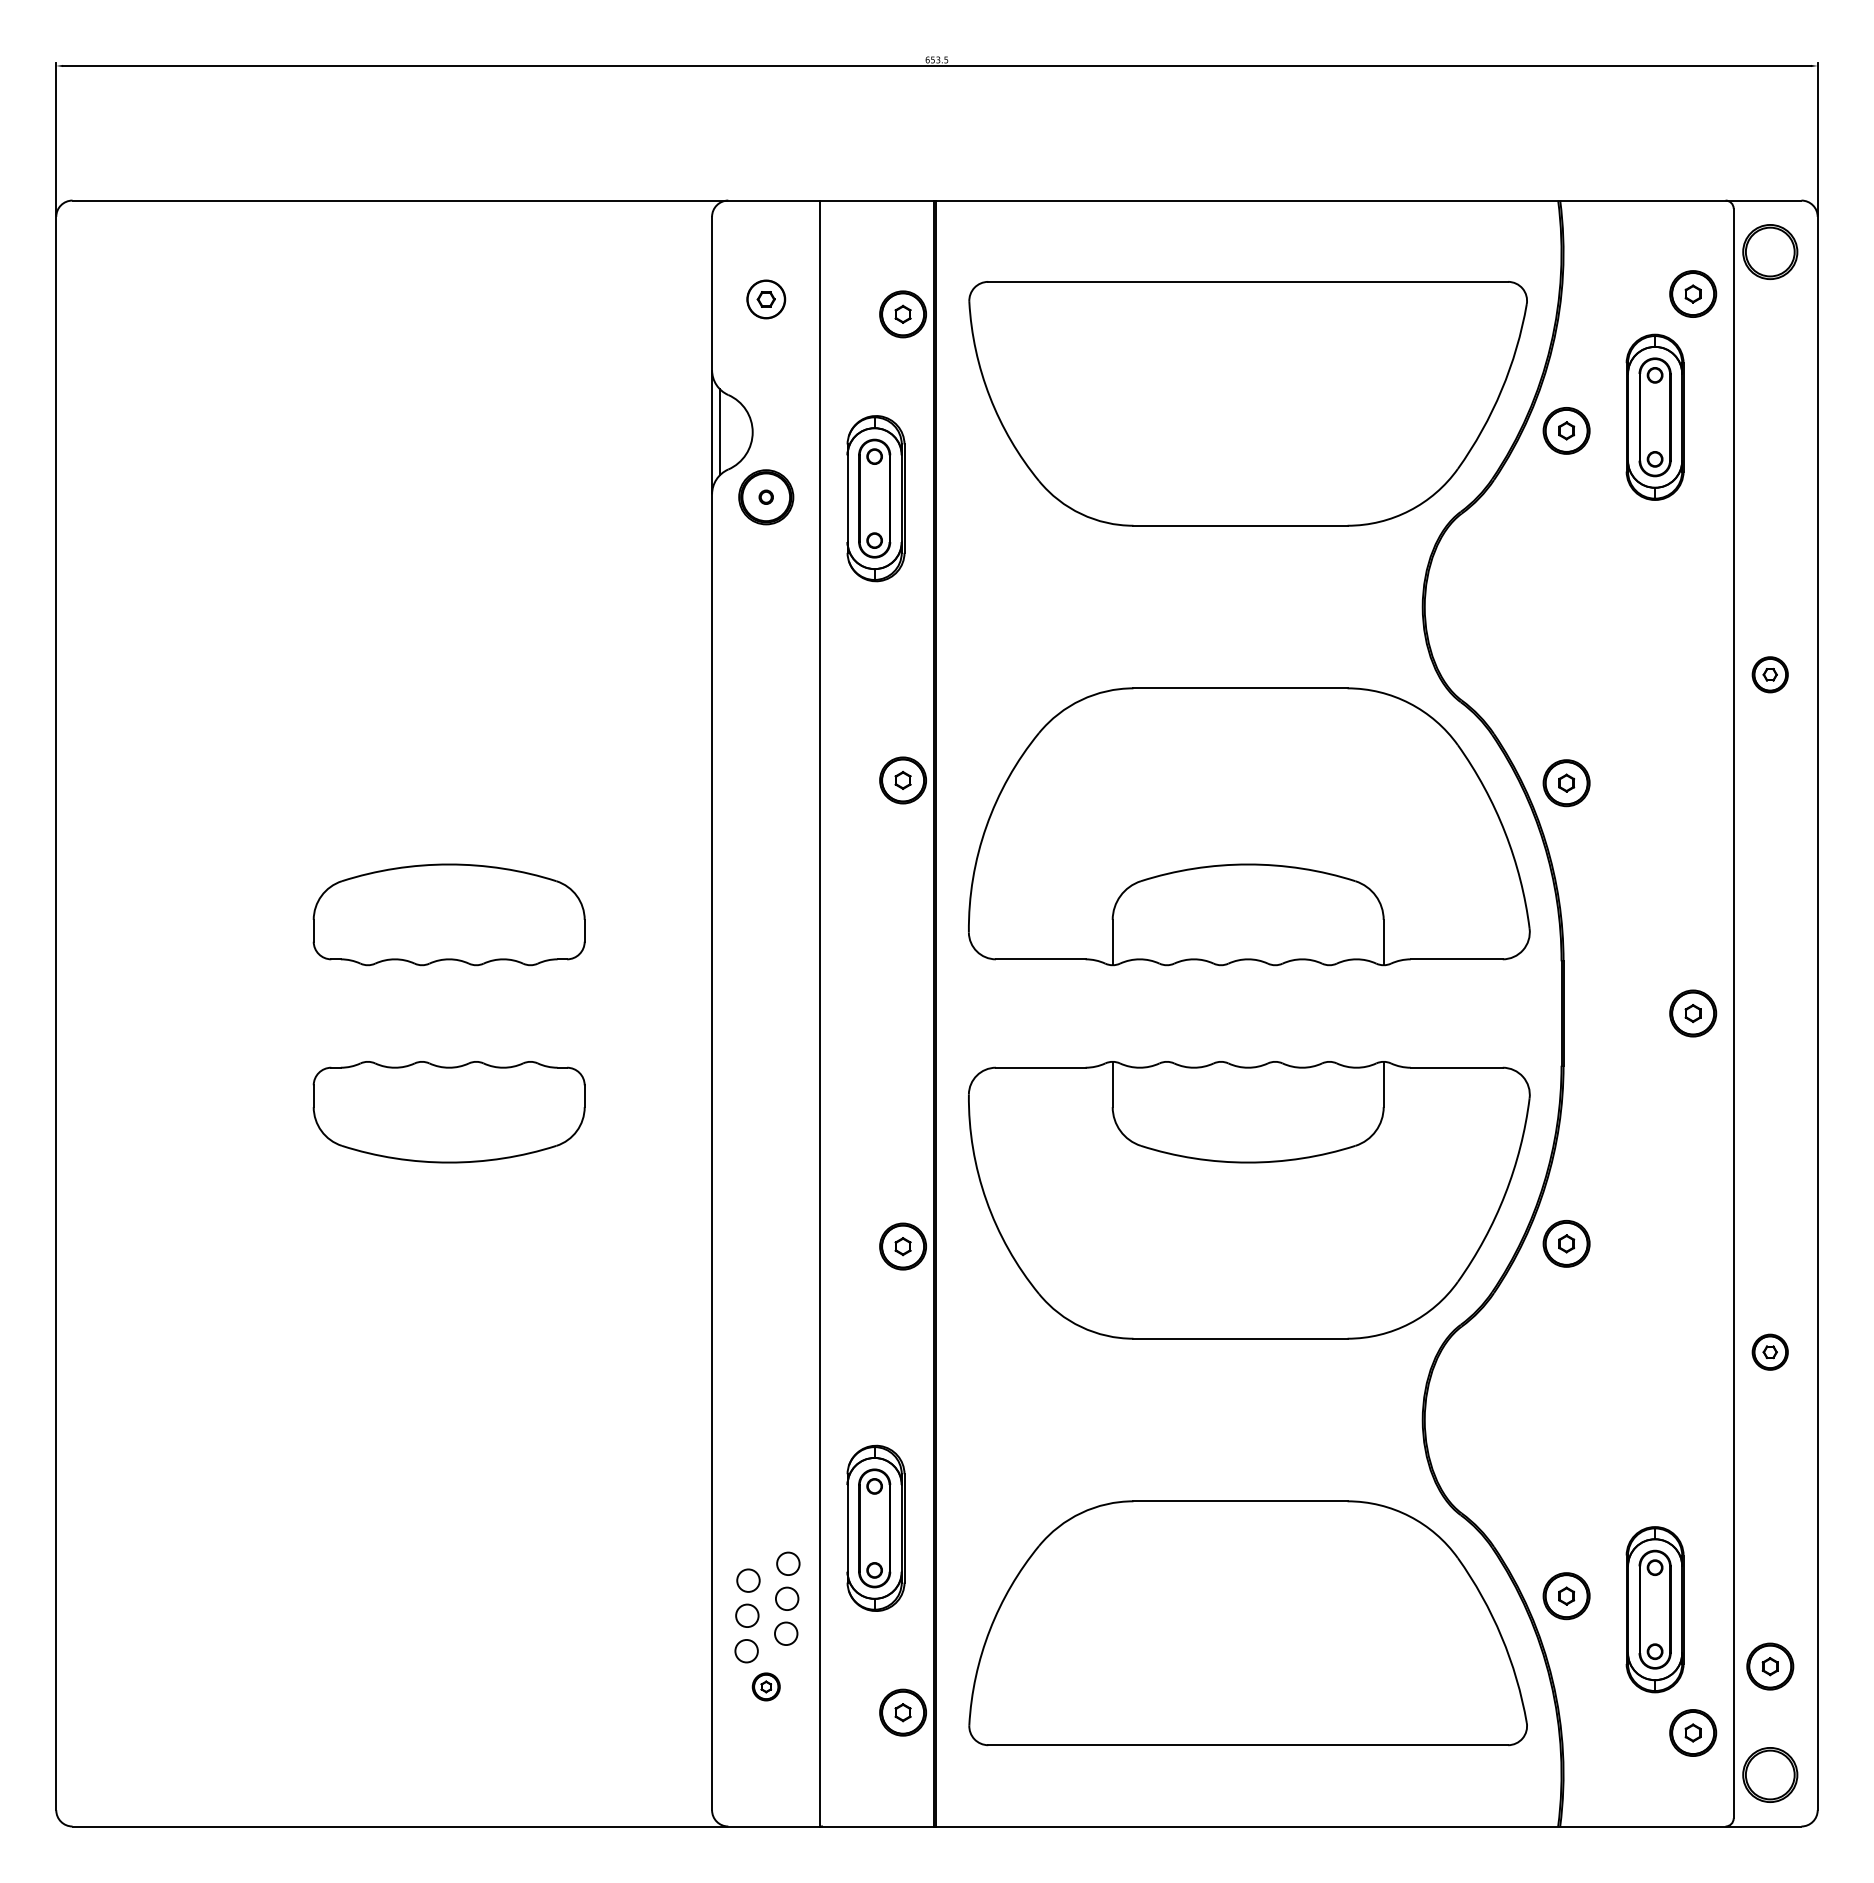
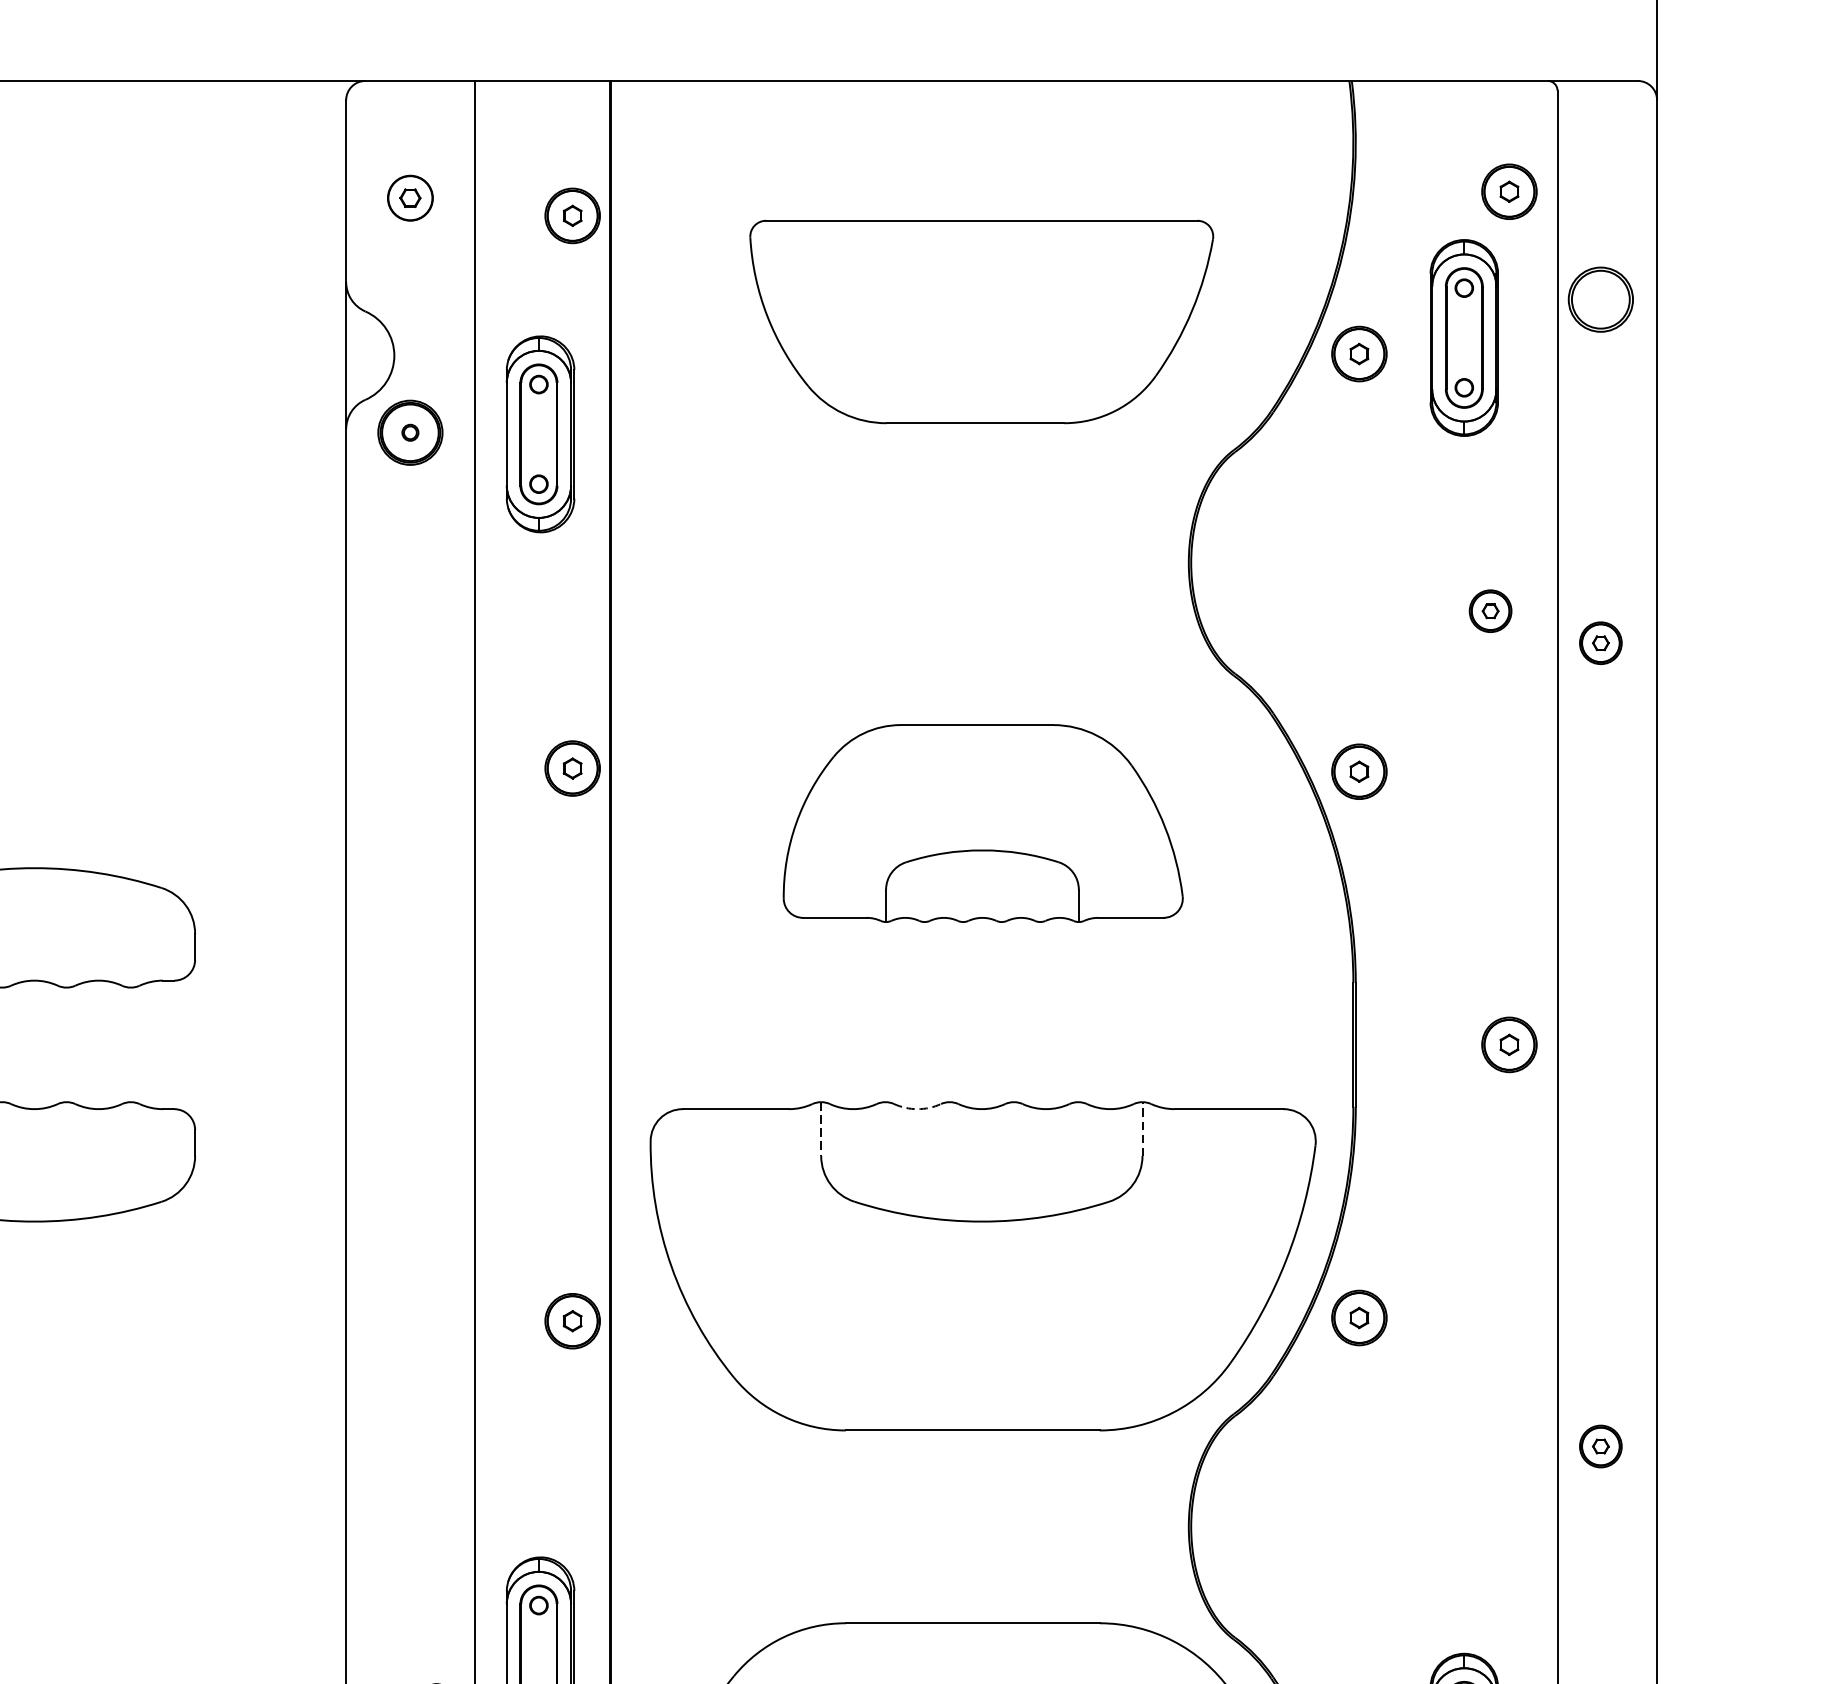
part: (1770, 251) -> (1601, 299), moved
part: (1247, 403) -> (981, 321), size x0.7
line: (720, 432) -> (356, 355), removed
part: (1676, 647) -> (1489, 610), added
part: (1249, 826) -> (983, 823), size x0.6
arc: (1194, 1067) -> (918, 1108), solid -> dashed
line: (1112, 1084) -> (820, 1129), solid -> dashed
line: (1383, 1084) -> (1142, 1129), solid -> dashed

